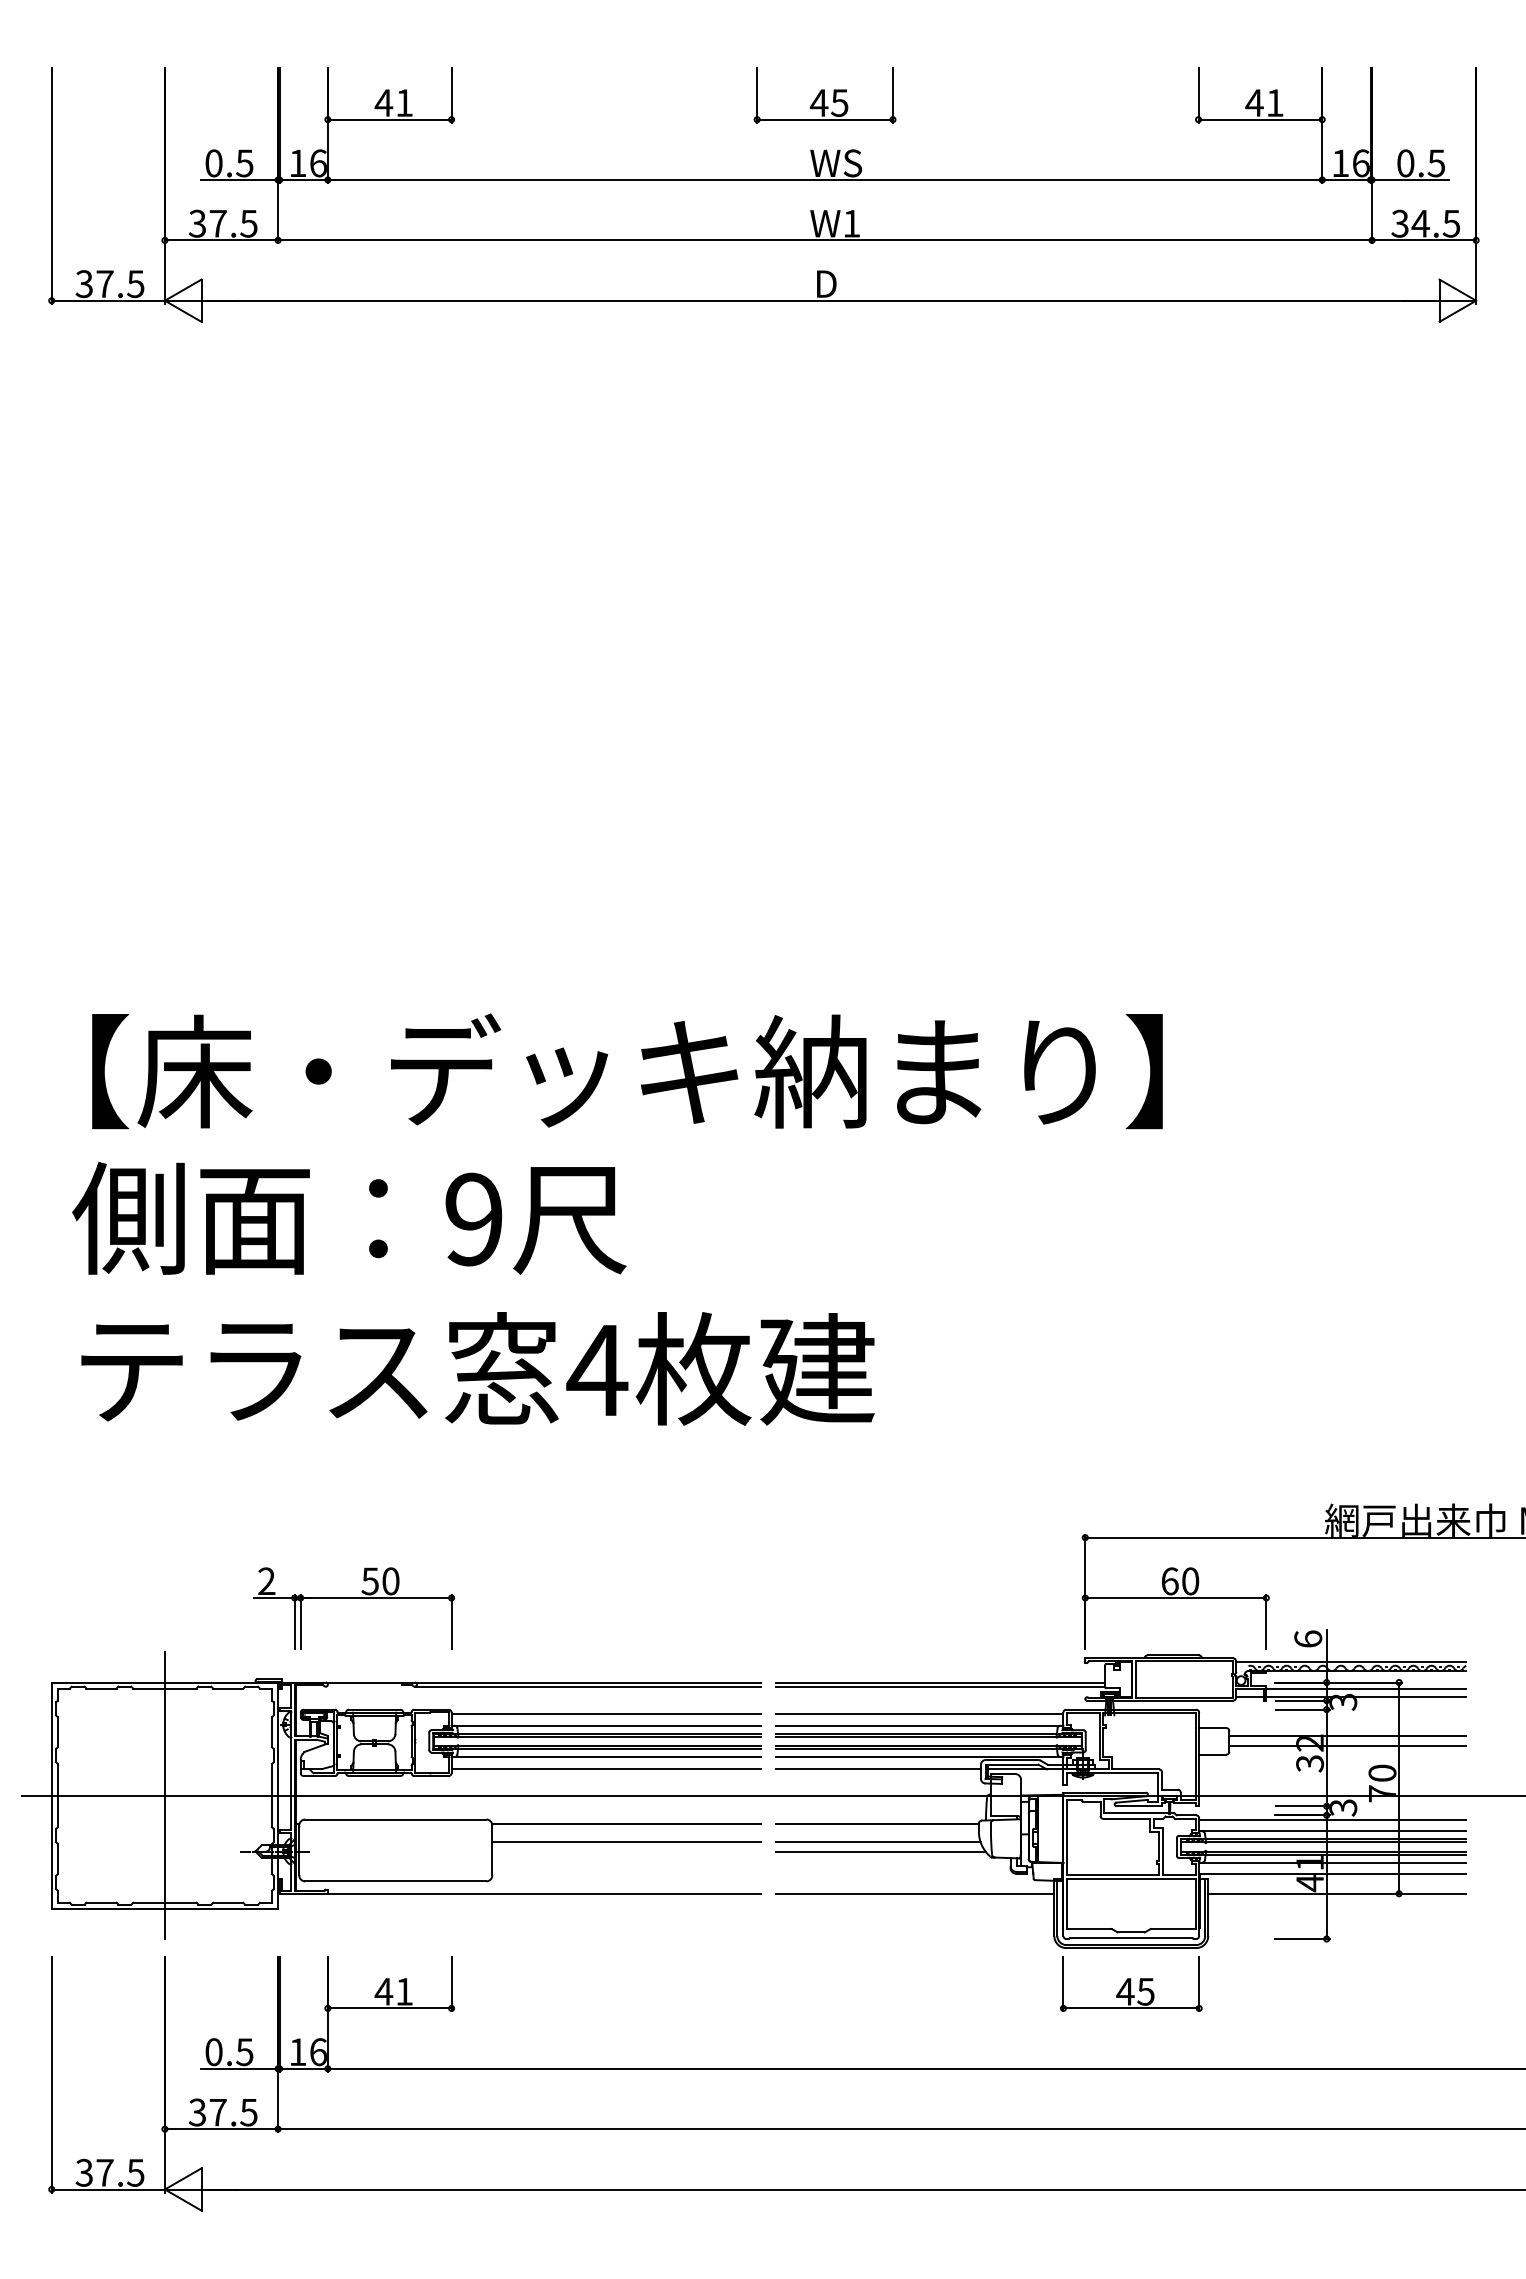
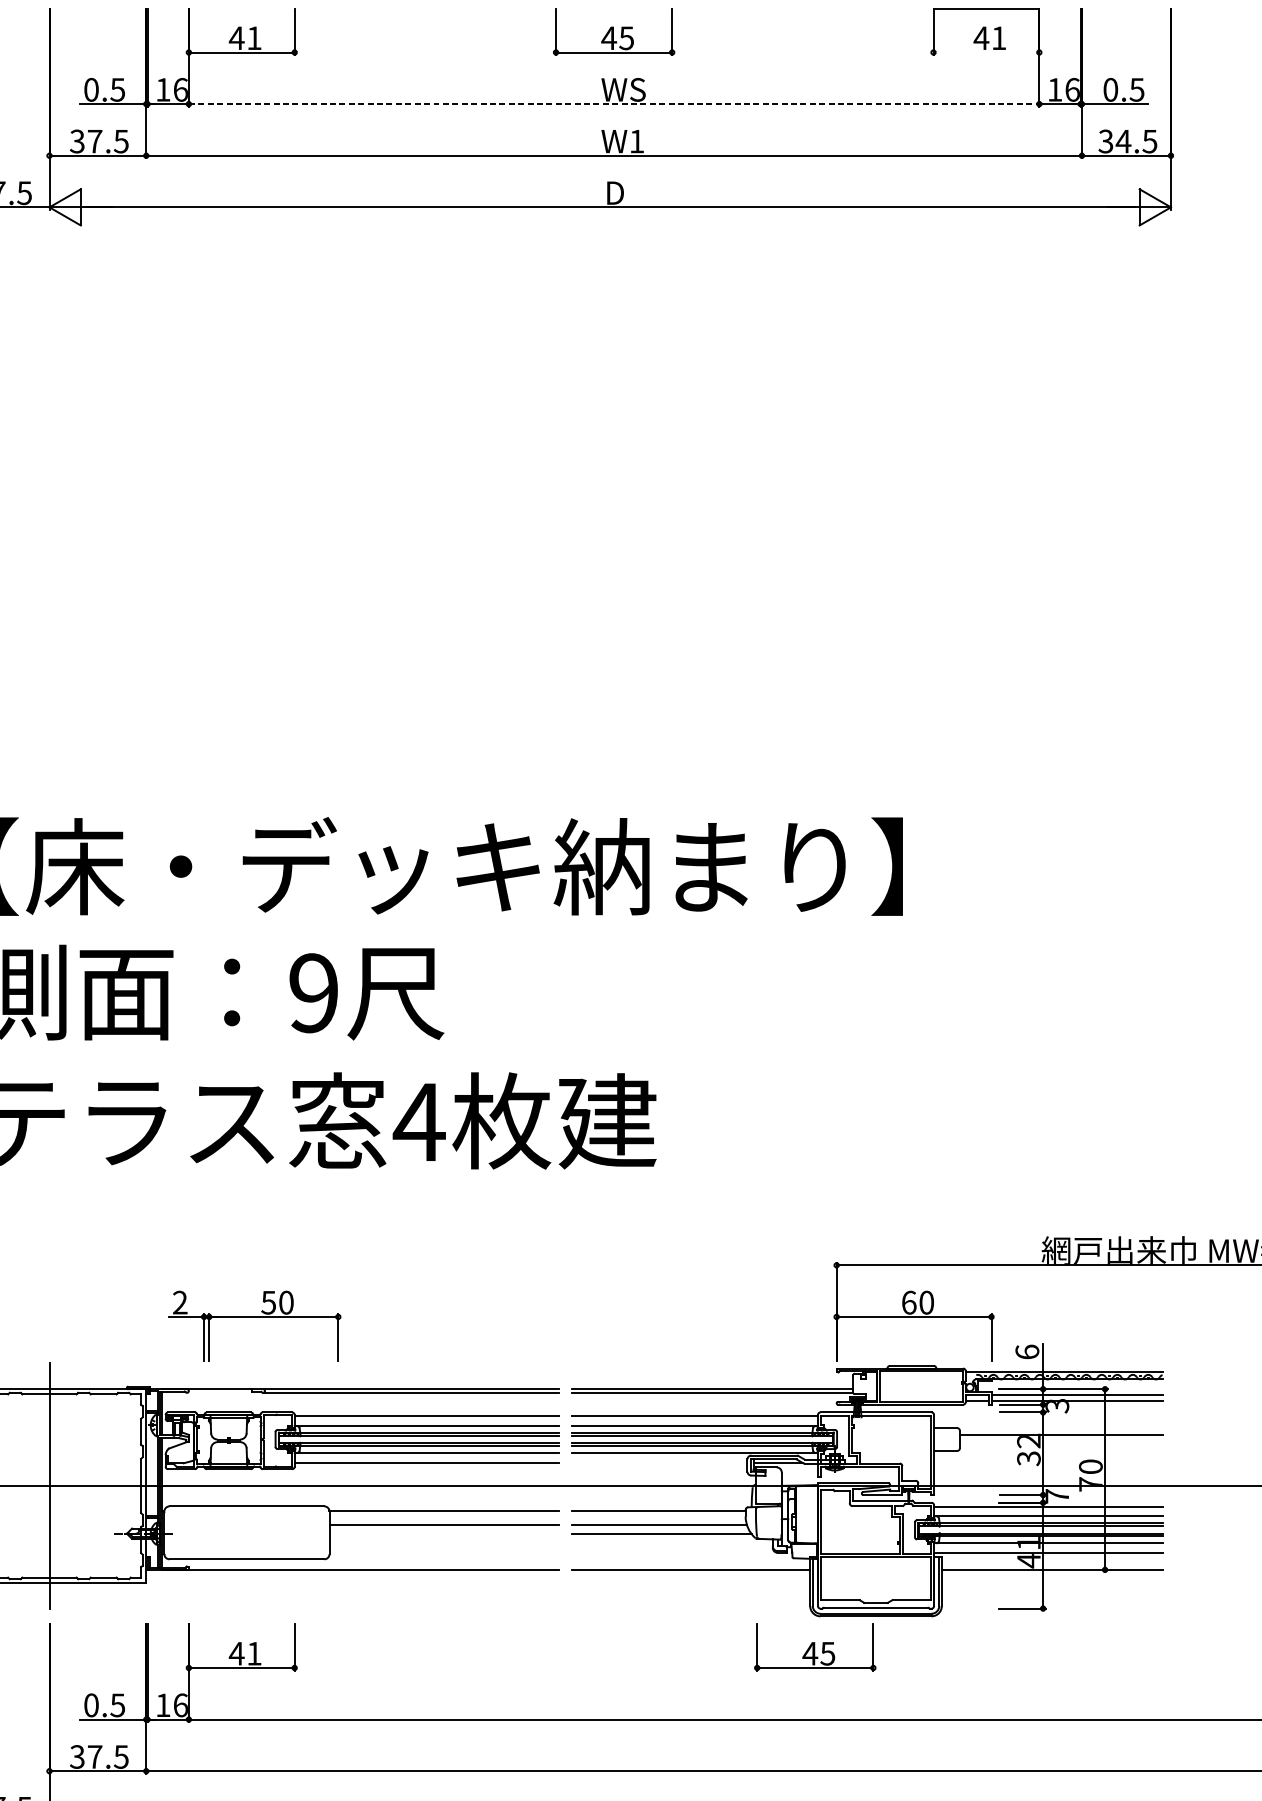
line: (1260, 119) -> (986, 8), moved
line: (825, 180) -> (614, 104), solid -> dashed
part: (353, 1598) -> (254, 1317), moved
line: (1347, 1746) -> (1060, 1443), removed
line: (878, 1768) -> (659, 1462), removed
text: (1343, 1807) -> (1057, 1496), 3 -> 7
part: (1131, 1983) -> (815, 1646), moved

